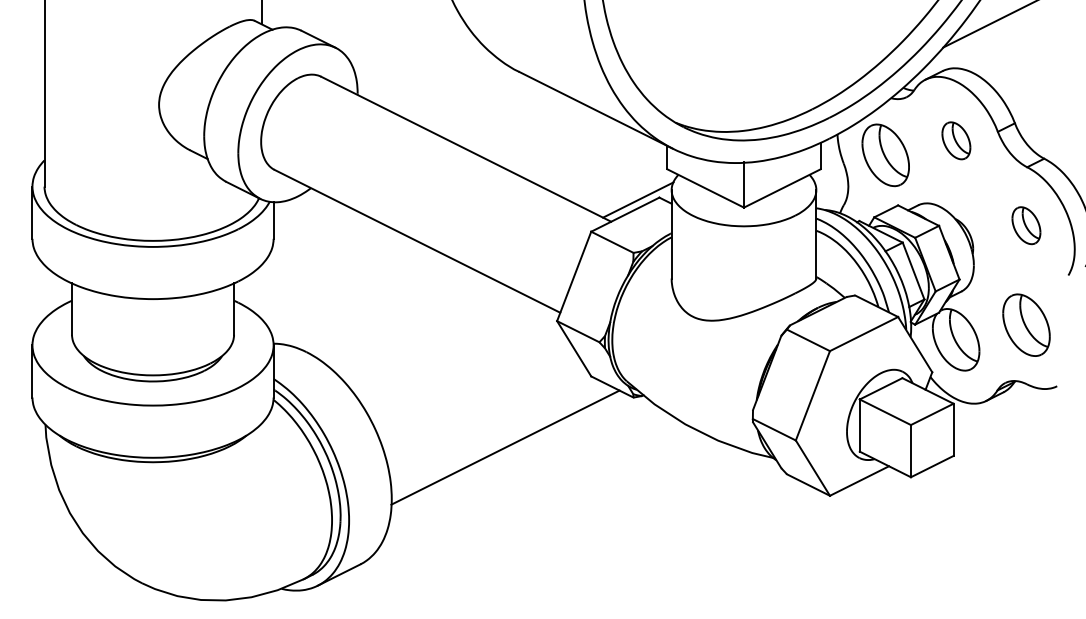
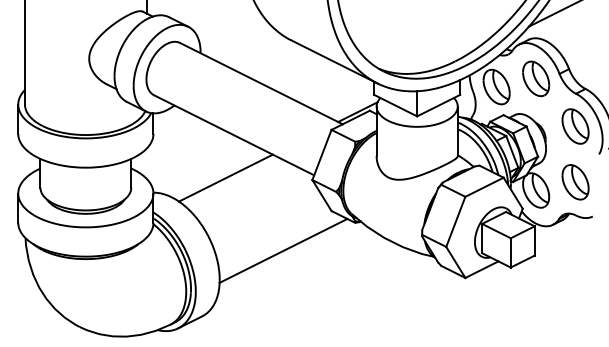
part: (956, 140) -> (536, 78), size x1.67
part: (1026, 225) -> (575, 126), size x1.67
line: (402, 316) -> (225, 177), added

